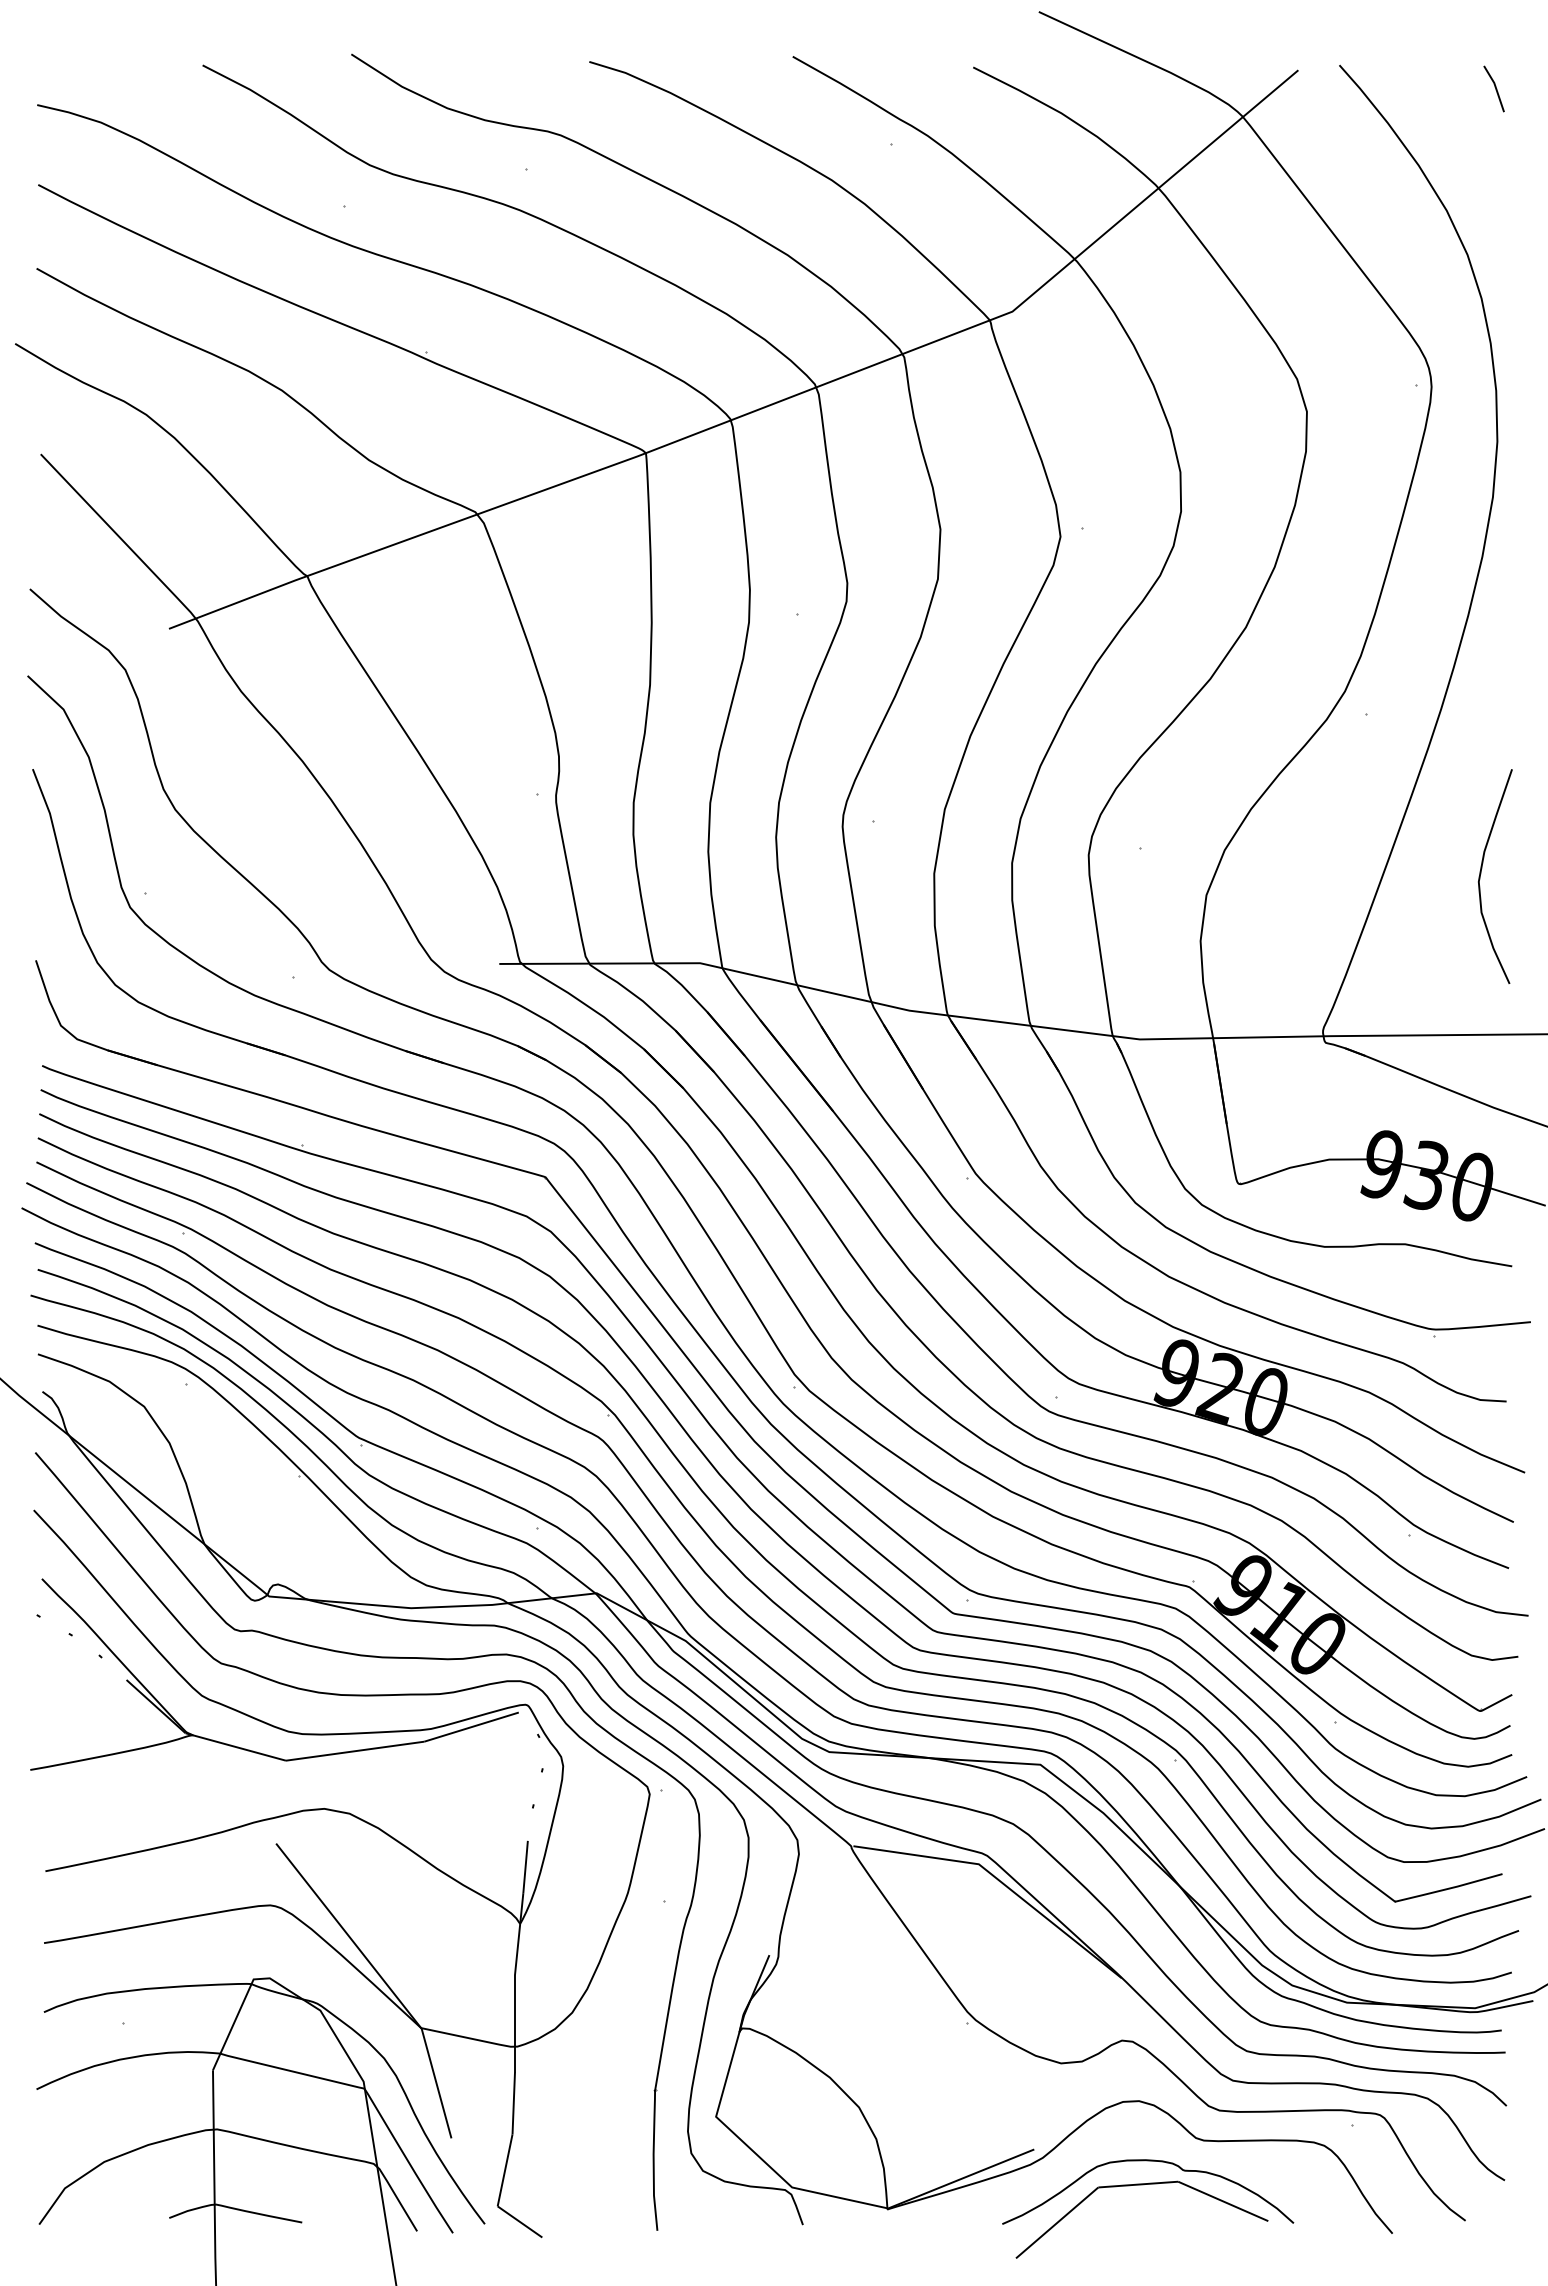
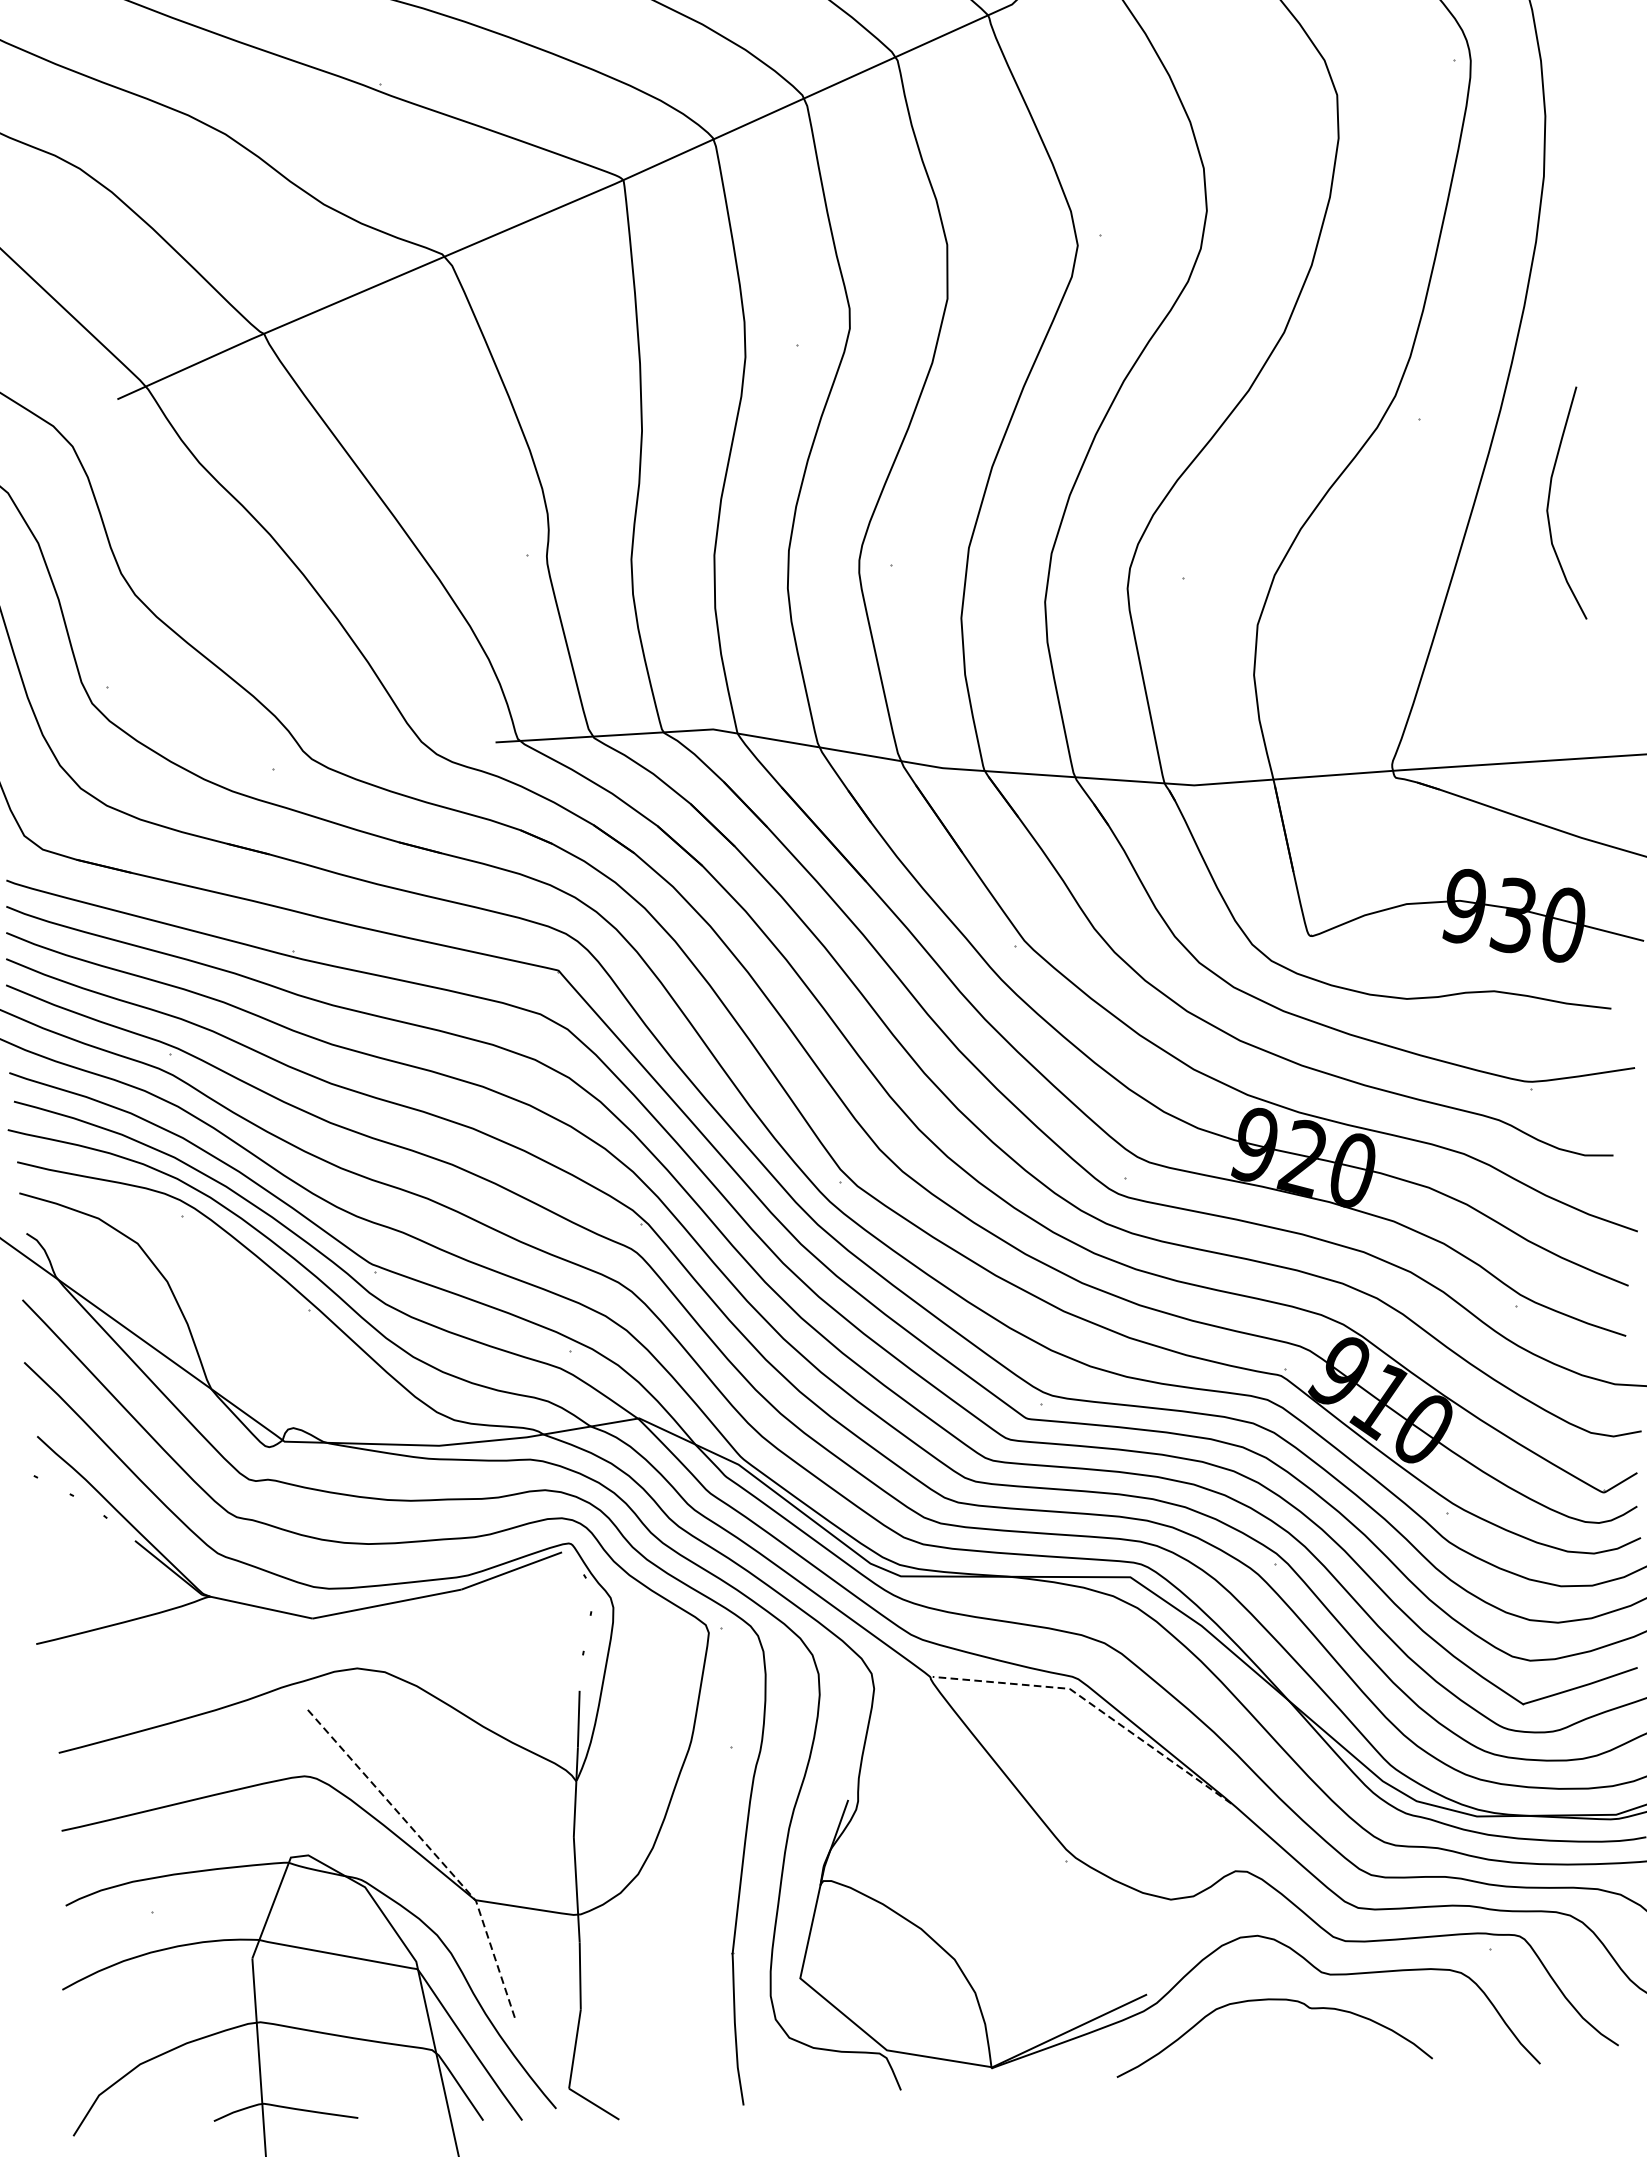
curve: (1481, 874) -> (1549, 502), moved
line: (999, 1881) -> (1093, 1706), solid -> dashed
line: (384, 1980) -> (432, 1850), solid -> dashed
line: (1141, 2185) -> (1265, 2027), removed

